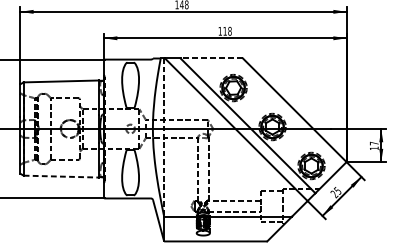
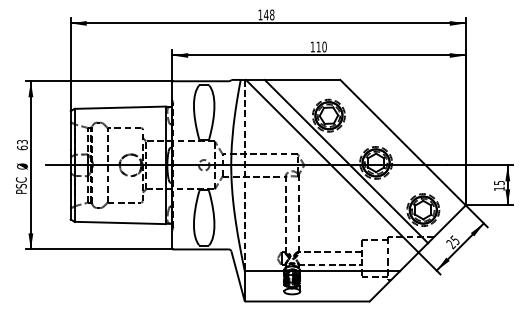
text: (229, 31) -> (324, 47), 118 -> 110
line: (211, 58) -> (302, 79), dashed -> solid
text: (374, 143) -> (499, 182), 17 -> 15
line: (61, 176) -> (120, 222), dashed -> solid

